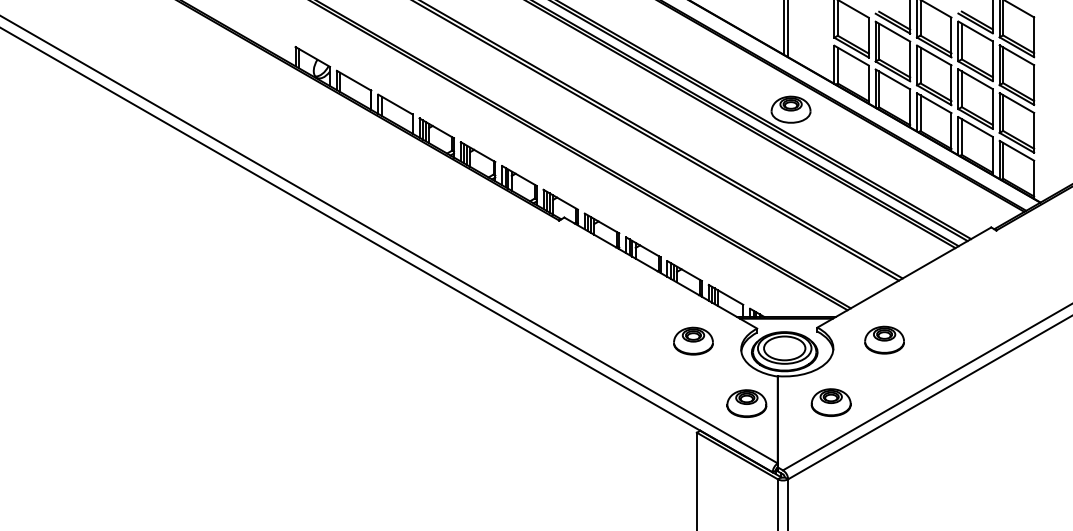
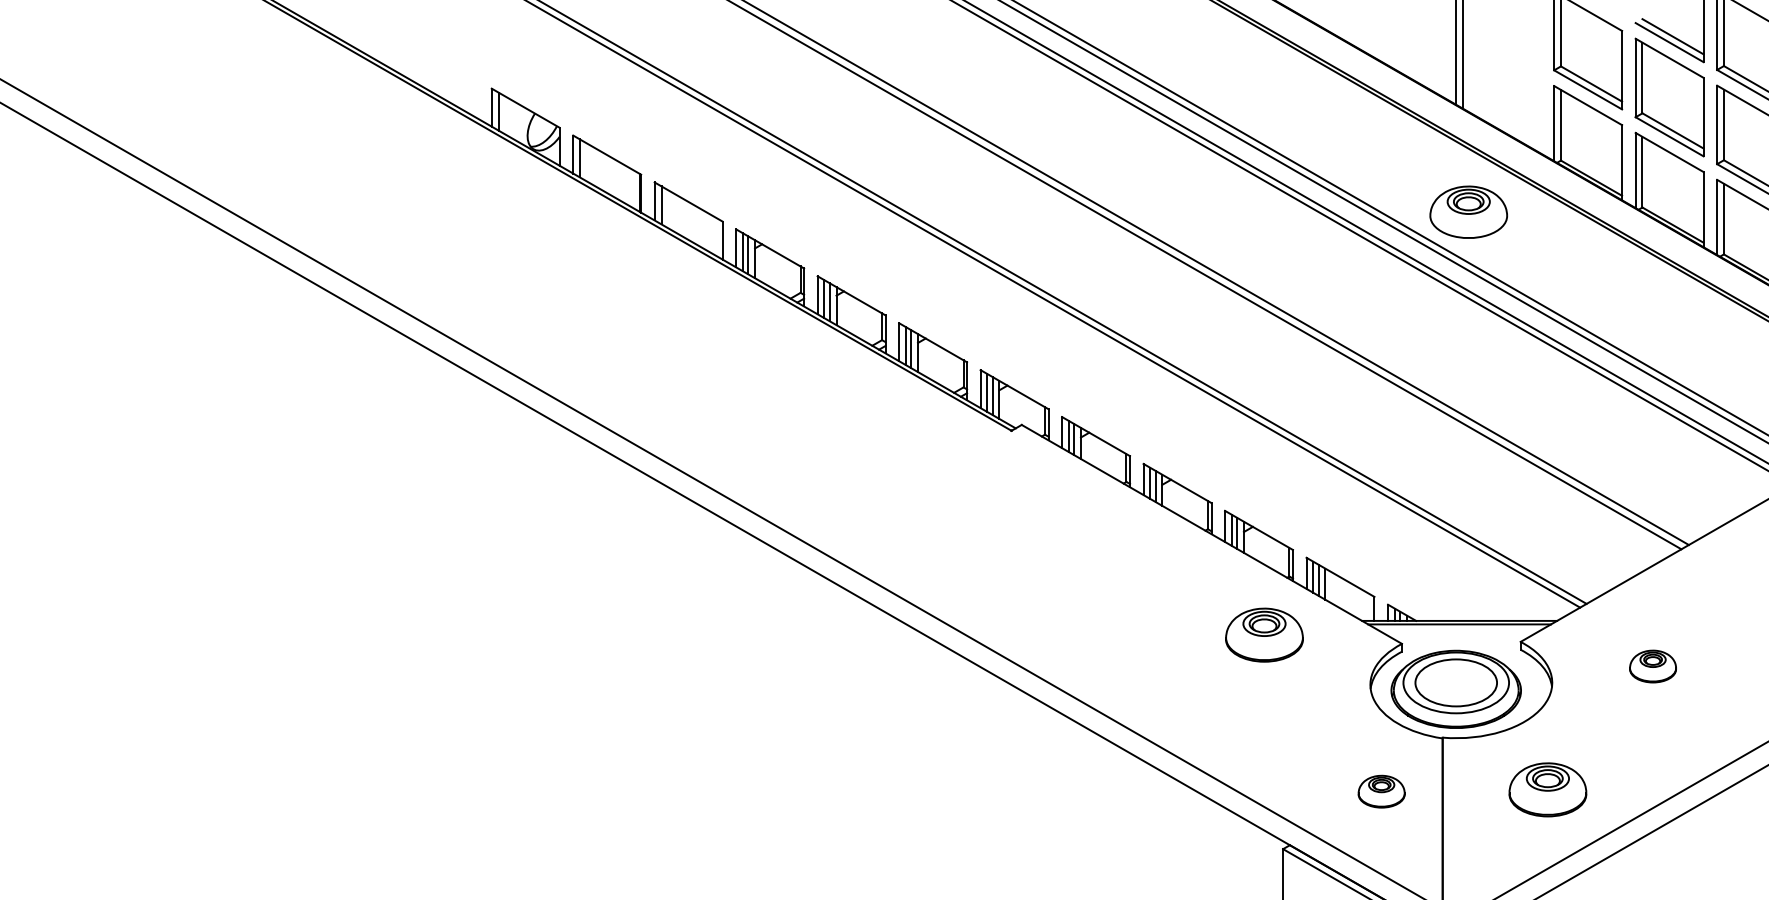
part: (884, 339) -> (1652, 665), size x0.6
part: (693, 340) -> (1264, 633), moved
part: (746, 403) -> (1380, 791), size x0.6

